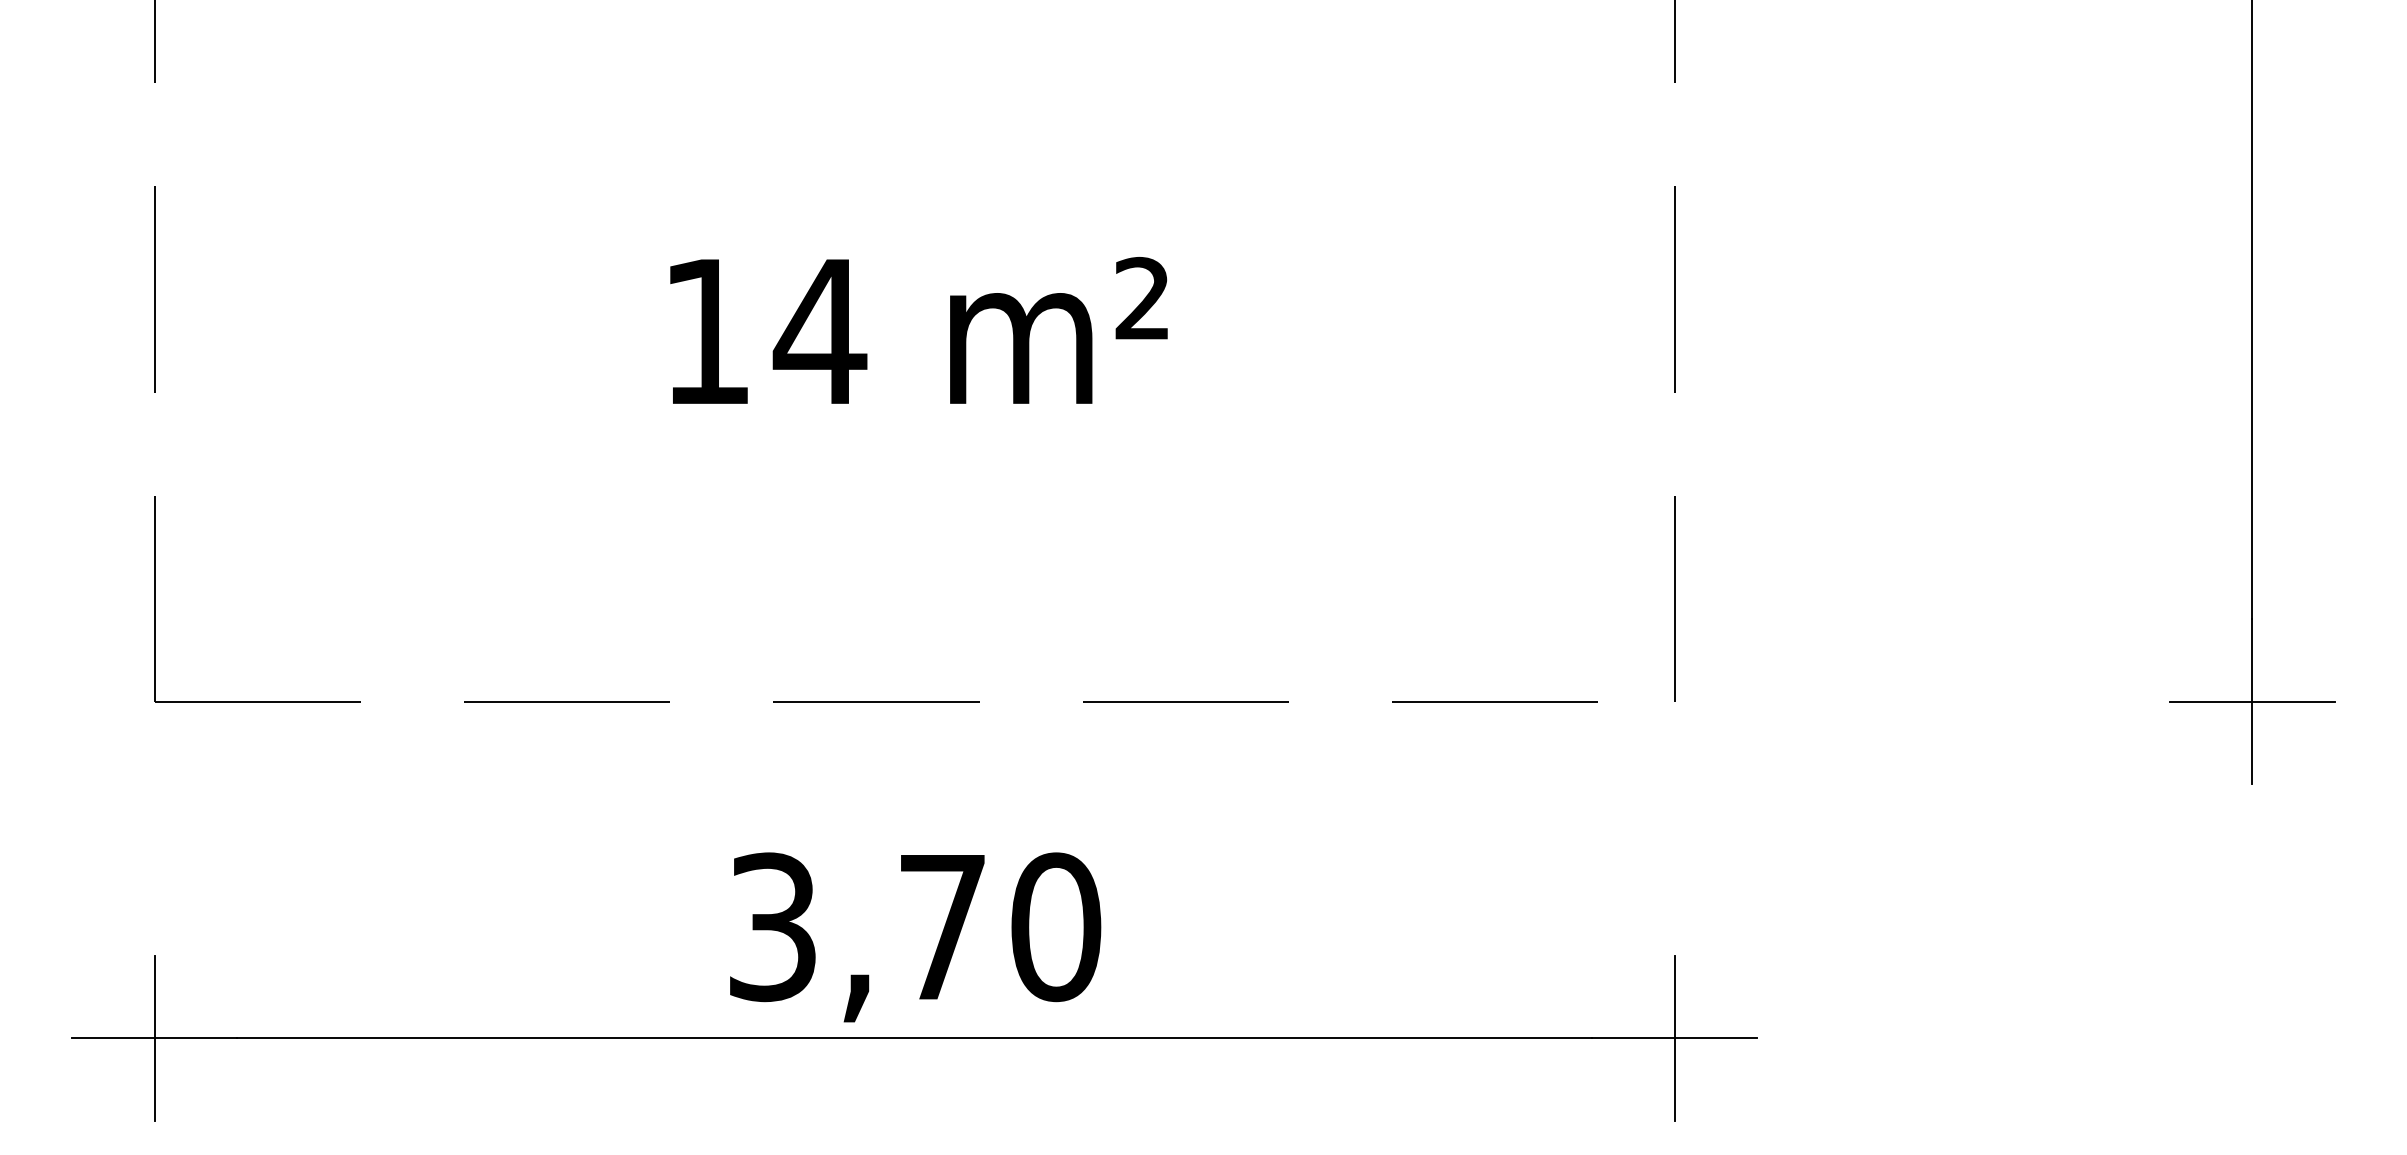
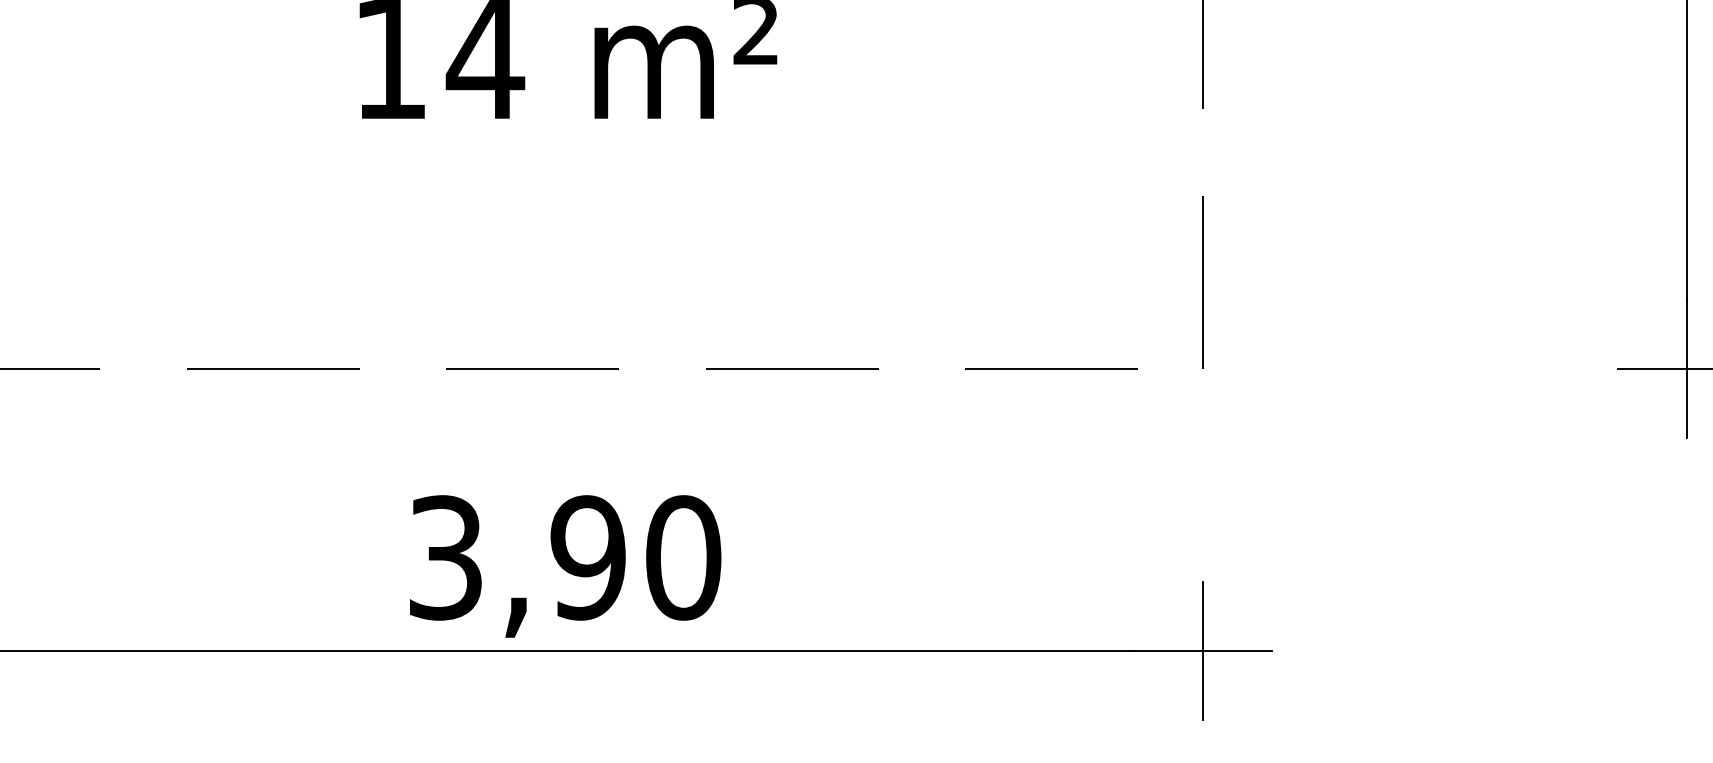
text: (942, 927) -> (588, 558), 3,70 -> 3,90

